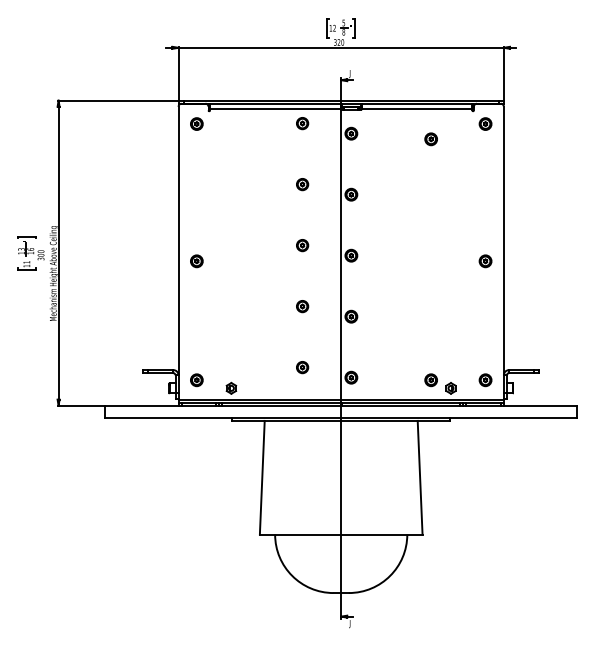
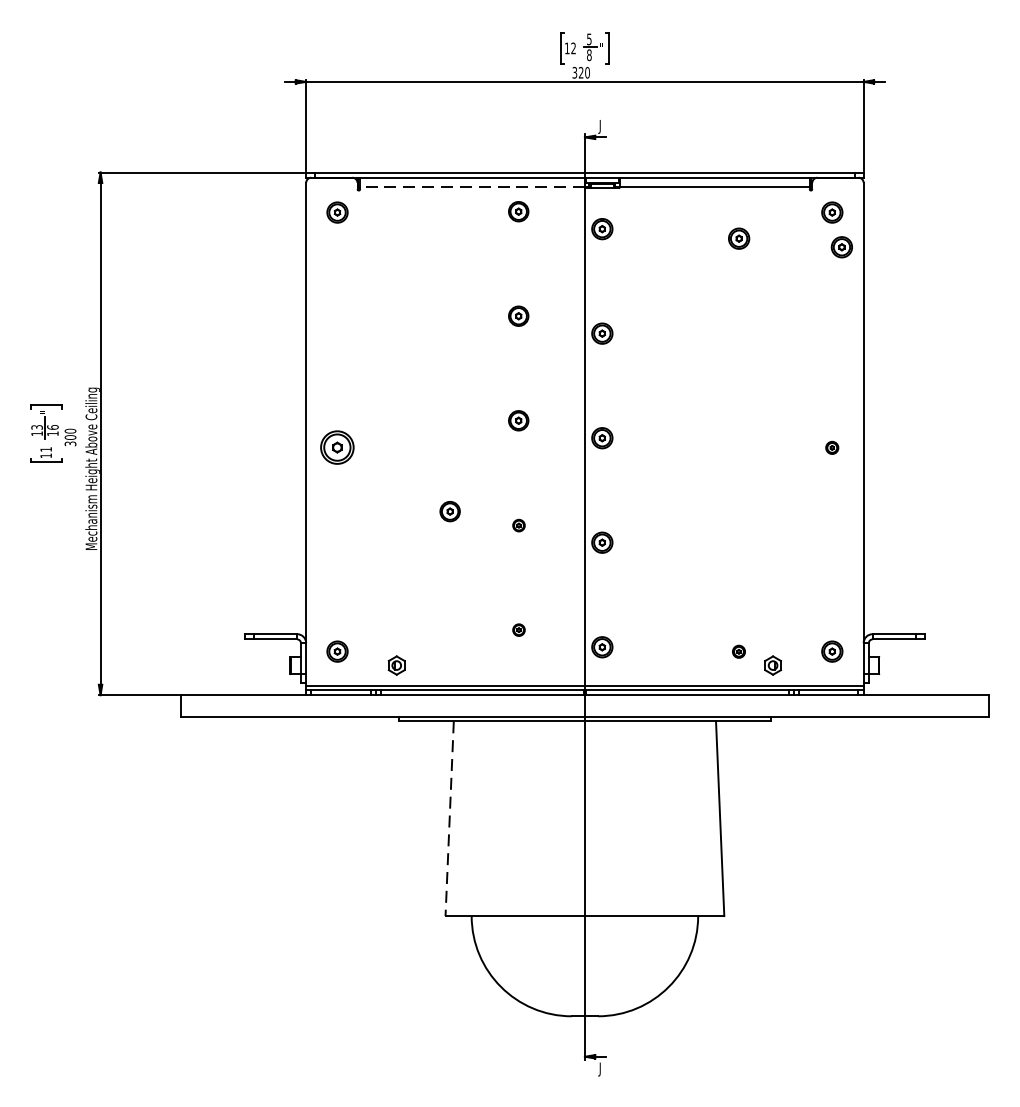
line: (275, 108) -> (472, 185), solid -> dashed
part: (490, 144) -> (840, 247), added
part: (196, 261) -> (336, 448), size x1.6
part: (485, 261) -> (832, 448), size x0.6
part: (262, 298) -> (450, 511), added
part: (302, 306) -> (518, 525), size x0.6
part: (302, 367) -> (518, 629), size x0.6
part: (430, 380) -> (737, 652), size x0.6
line: (262, 477) -> (450, 818), solid -> dashed

